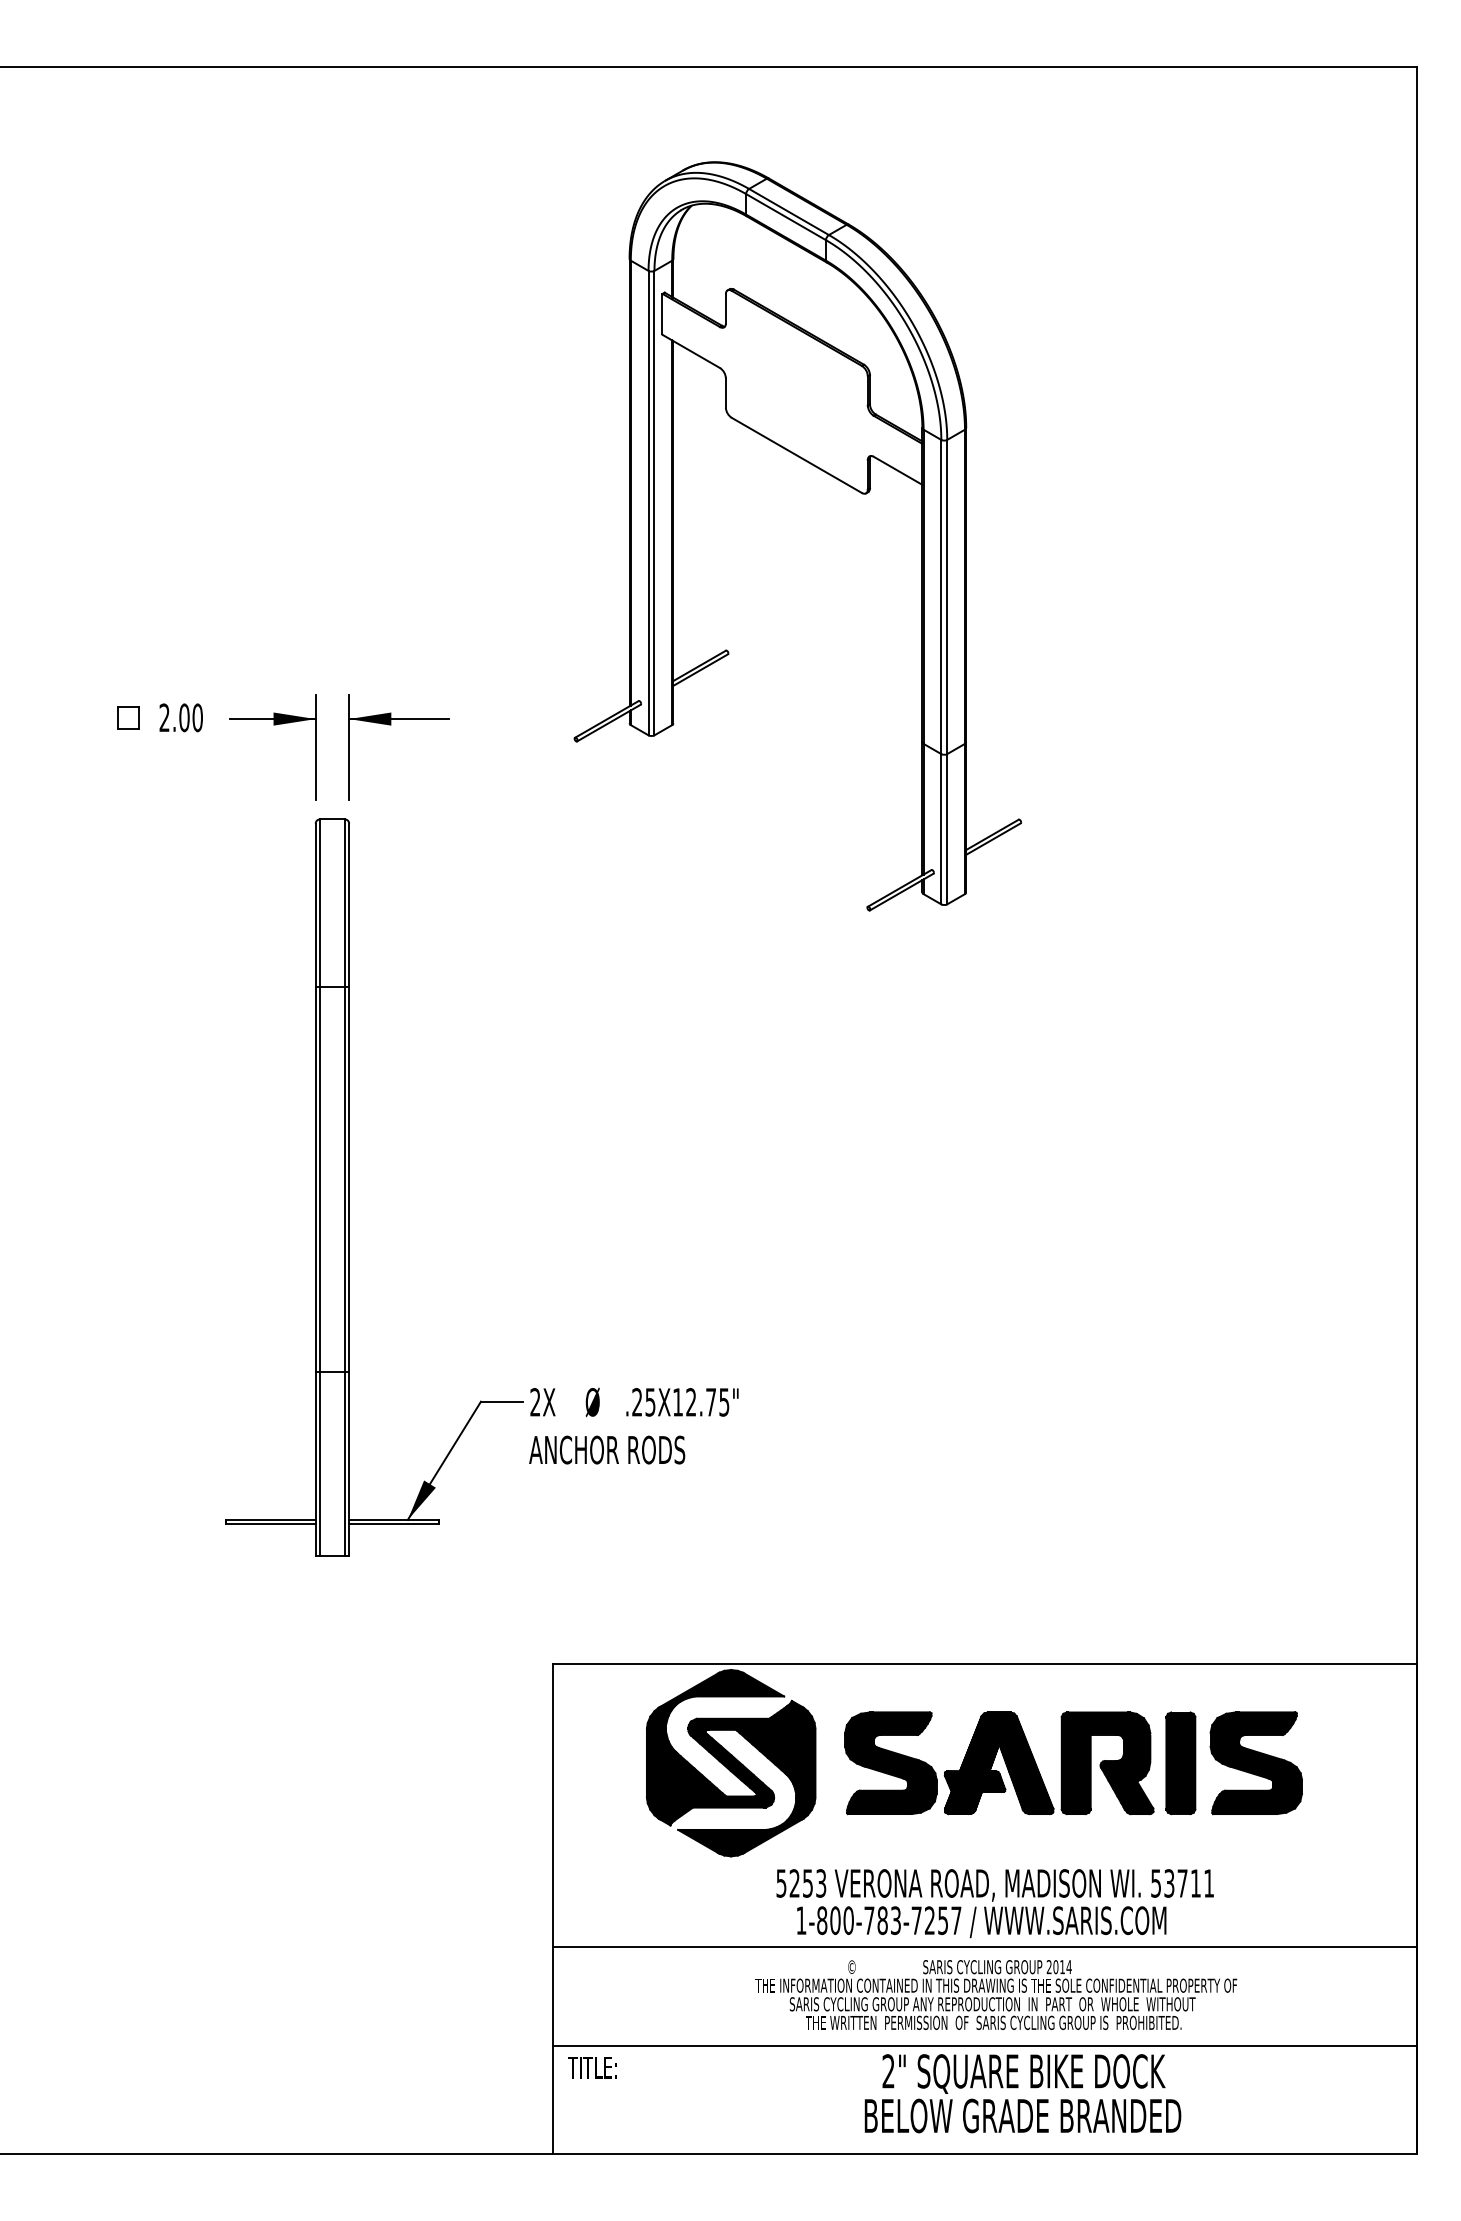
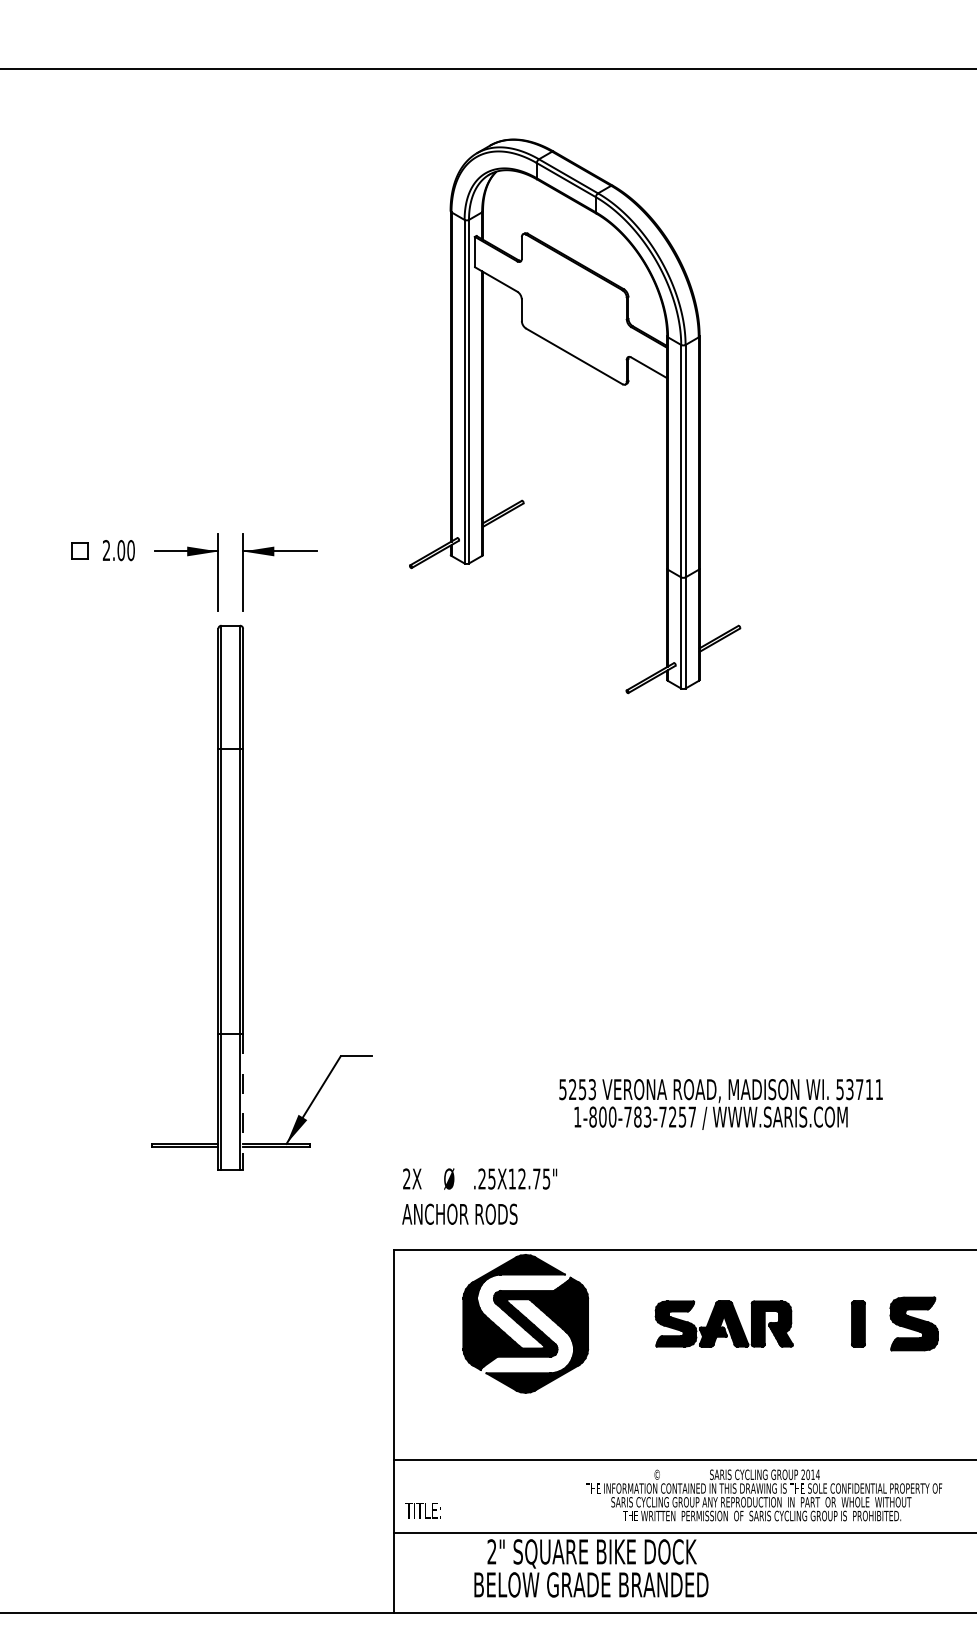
text: (633, 1425) -> (479, 1196), moved
line: (349, 1464) -> (243, 1102), solid -> dashed
part: (999, 1763) -> (724, 1324), size x0.6
part: (1180, 1763) -> (858, 1324), size x0.6
part: (1255, 1763) -> (913, 1324), size x0.7
text: (994, 1903) -> (720, 1104), moved
text: (996, 1995) -> (764, 1495), moved
text: (592, 2067) -> (423, 1510), moved
text: (1022, 2093) -> (591, 1568), moved

